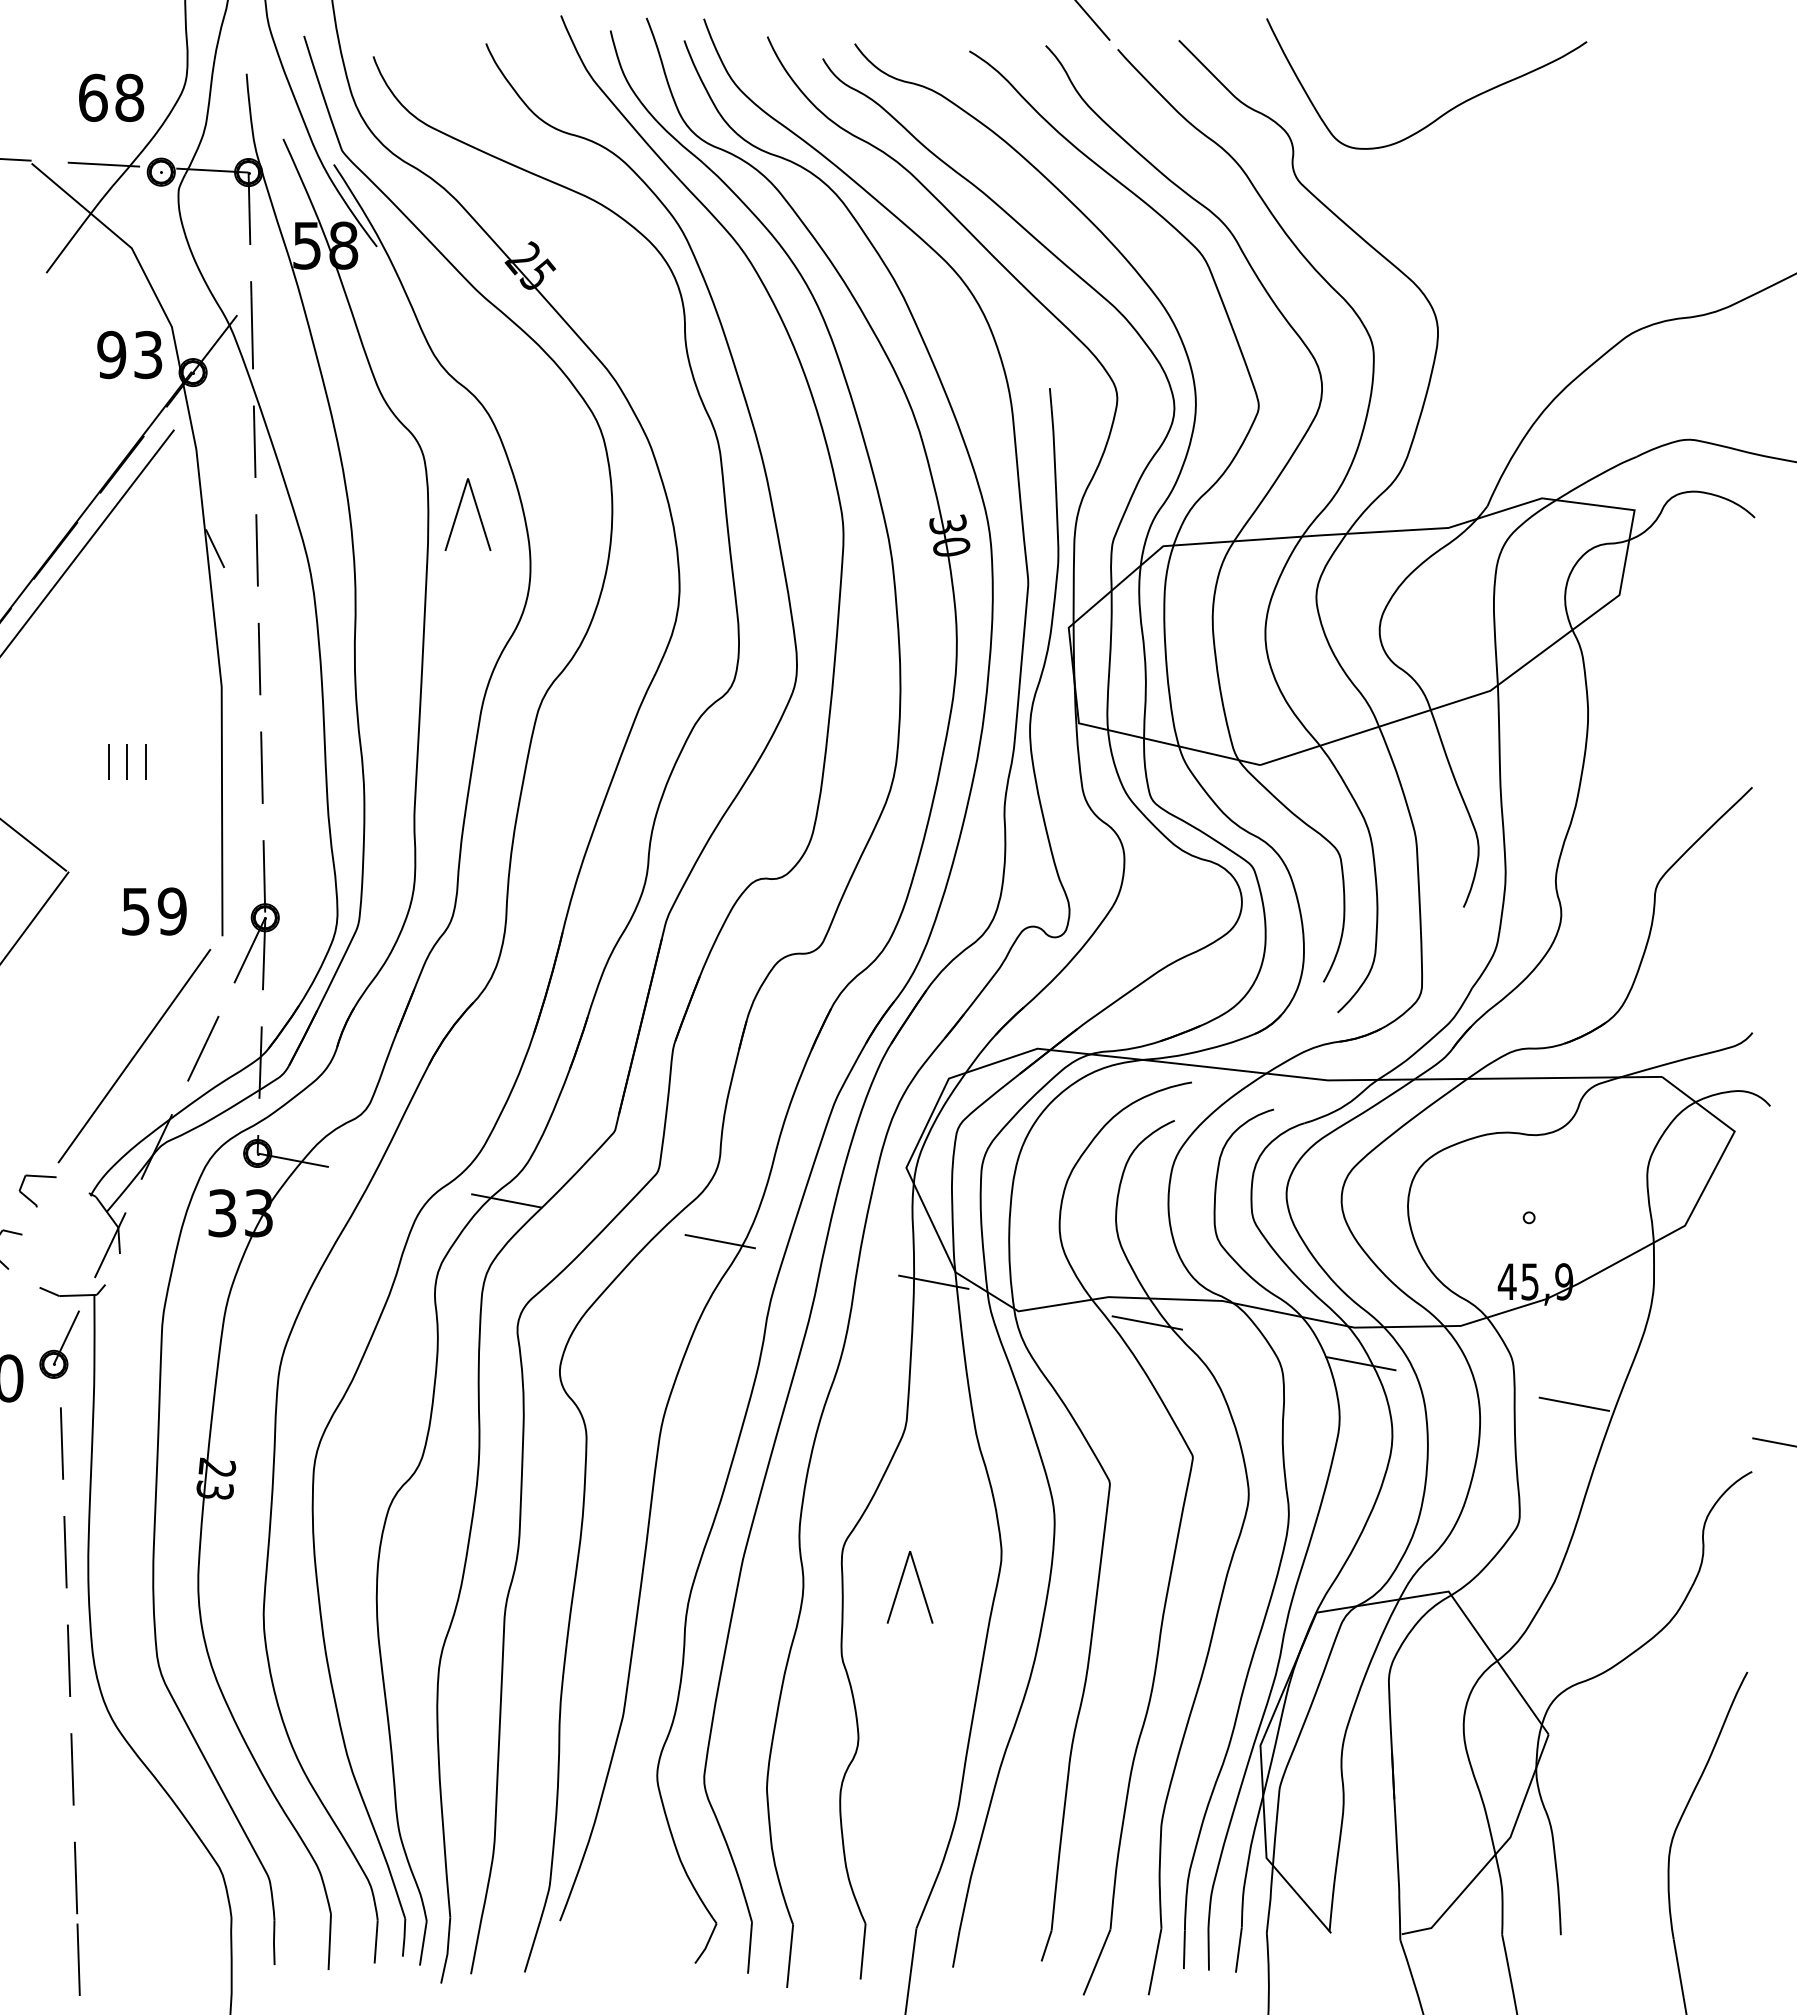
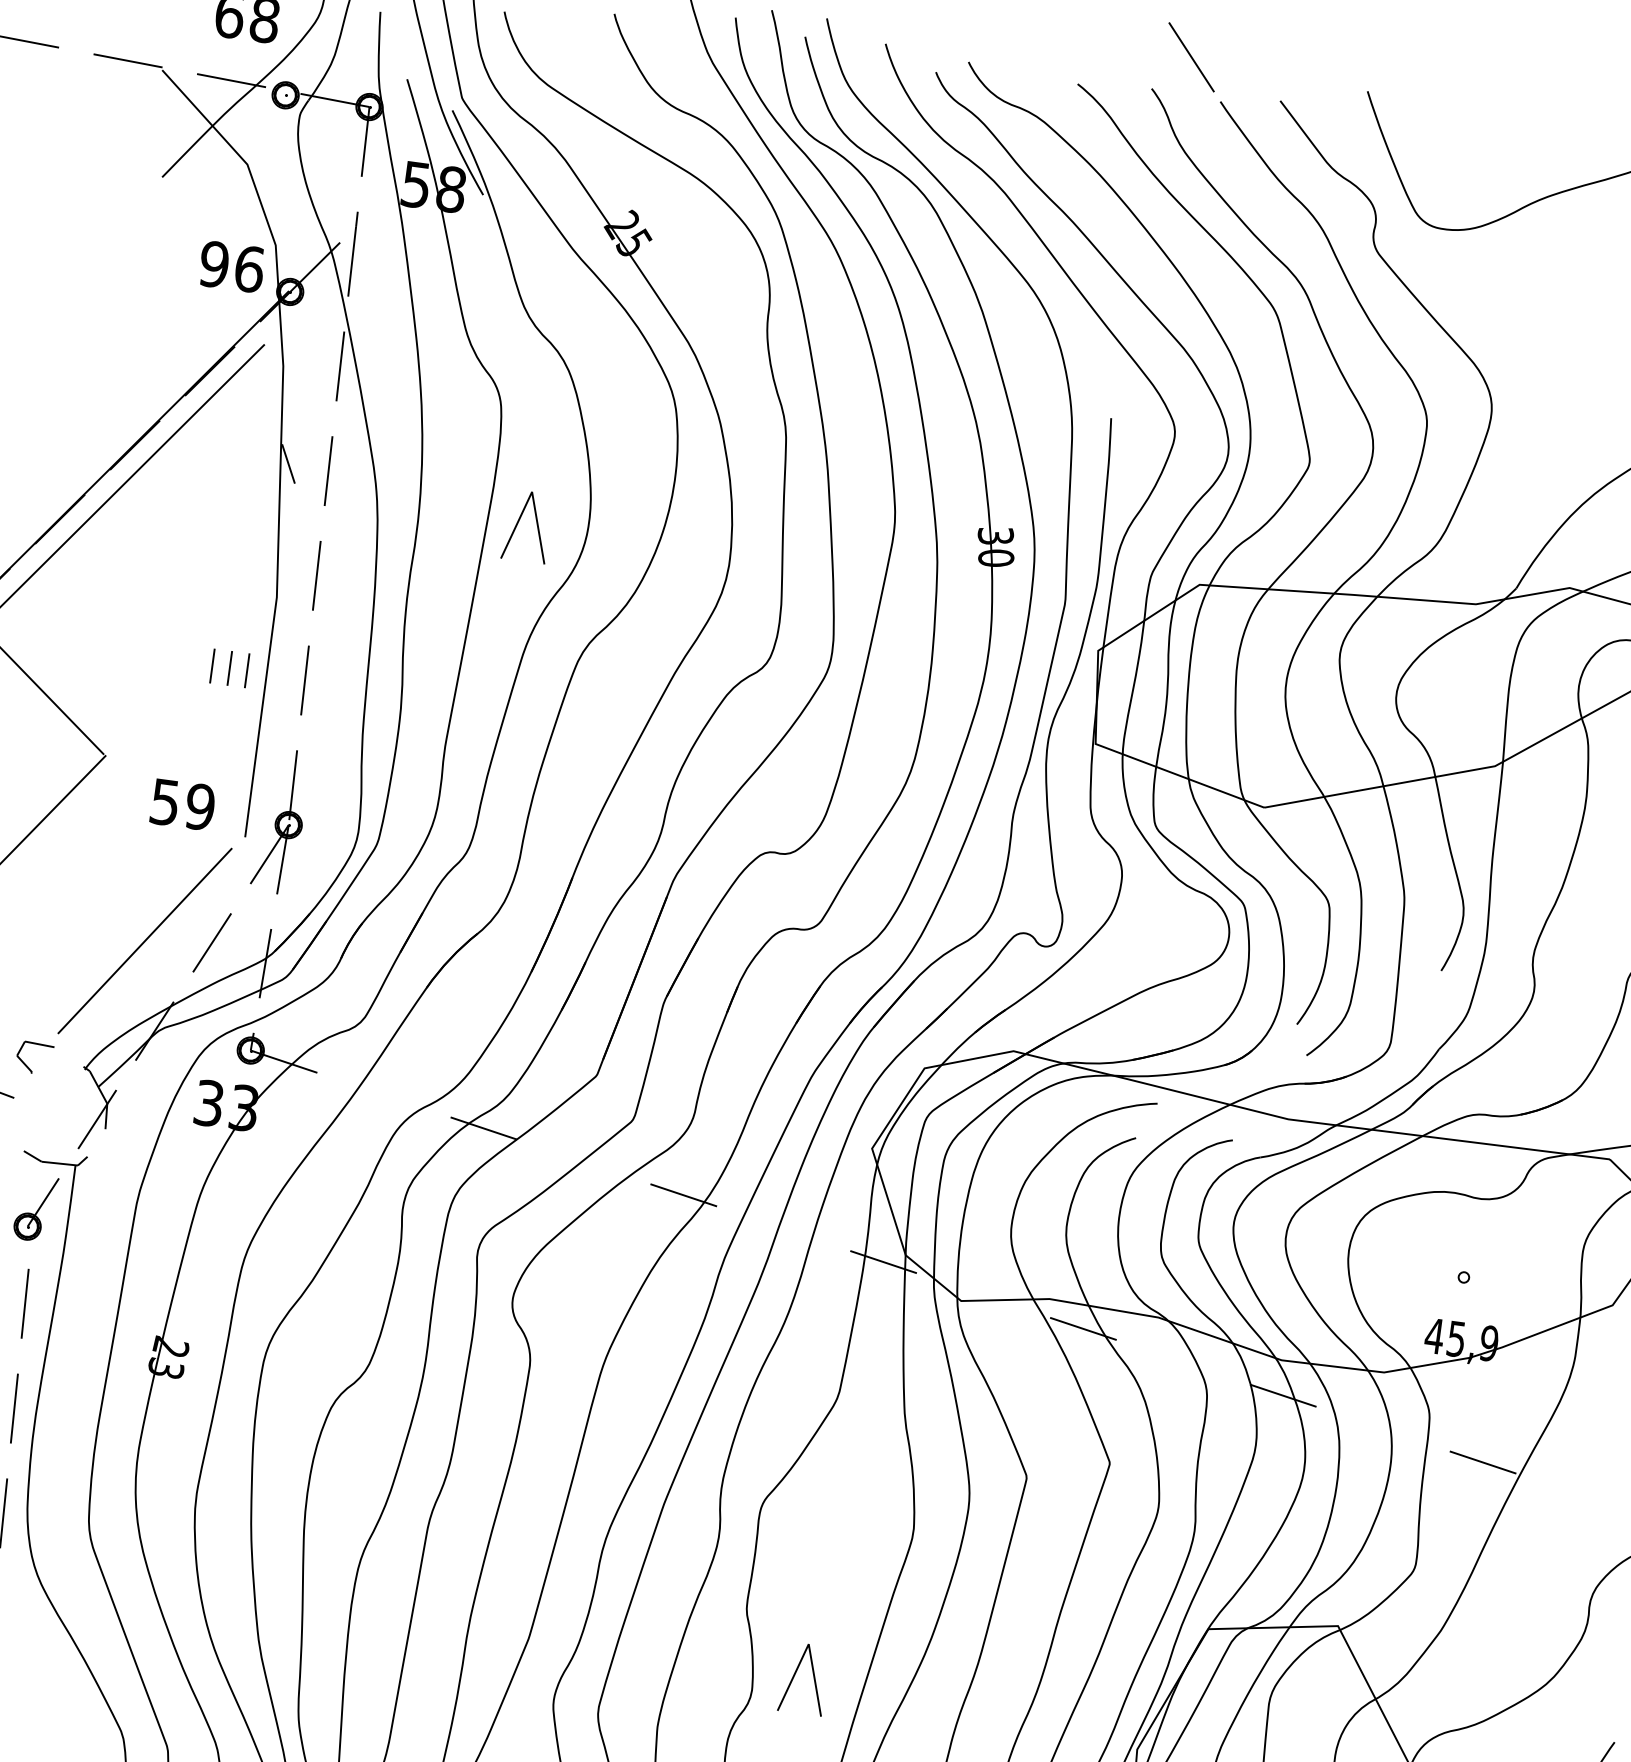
text: (148, 354) -> (249, 268), 93 -> 96
part: (458, 513) -> (518, 524), moved
part: (127, 761) -> (229, 668), moved
part: (900, 1585) -> (795, 1675), moved

